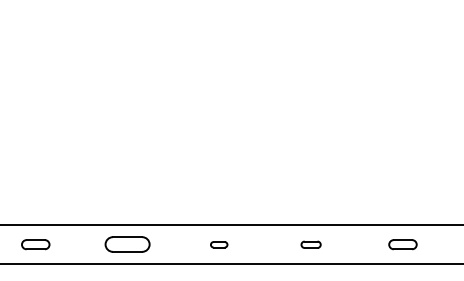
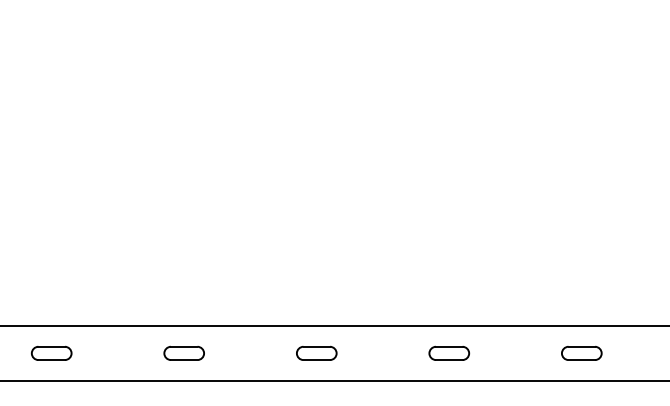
part: (127, 244) -> (184, 353), size x0.62
part: (218, 244) -> (315, 353), size x1.67
part: (310, 244) -> (448, 353), size x1.43

